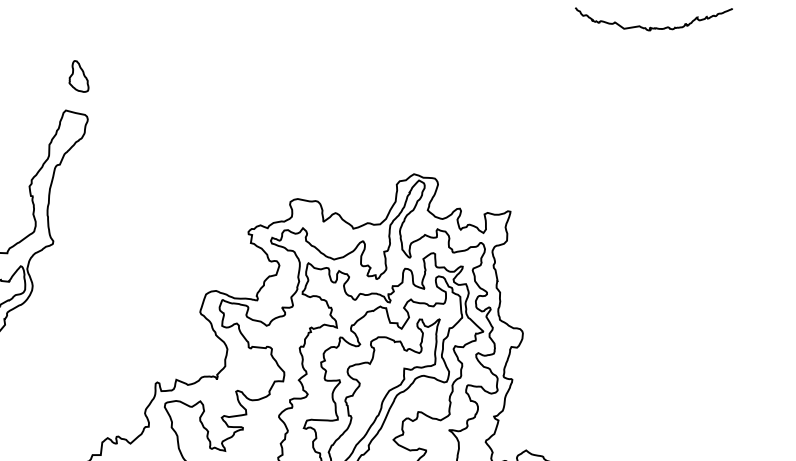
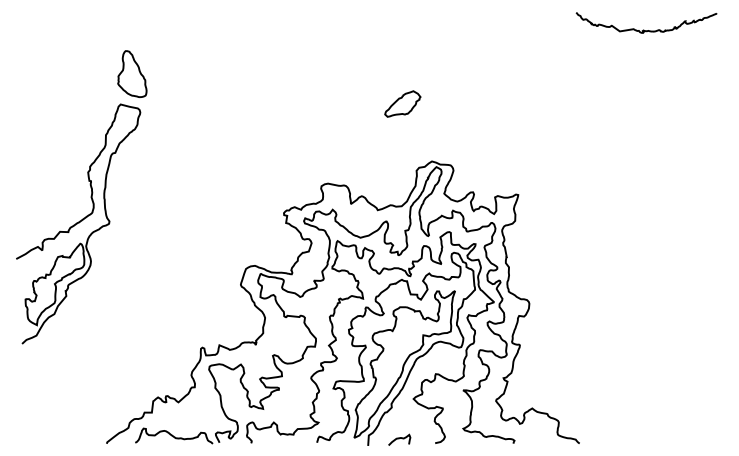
part: (79, 75) -> (132, 73), size x1.67
part: (381, 109) -> (402, 103), added

